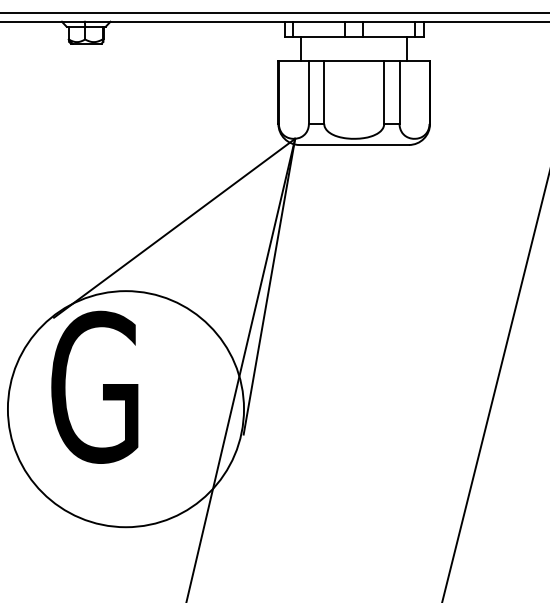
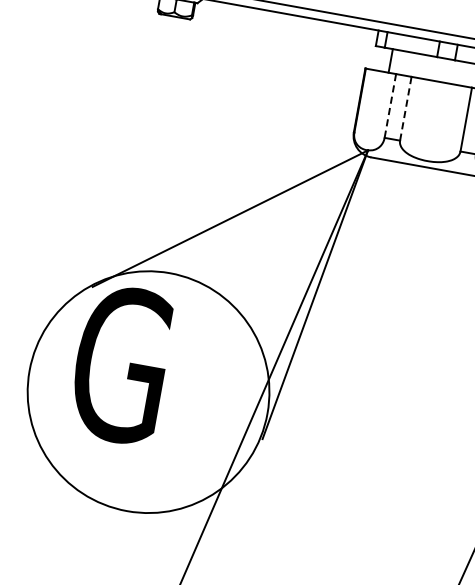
line: (308, 92) -> (389, 106), solid -> dashed
line: (324, 92) -> (406, 109), solid -> dashed

